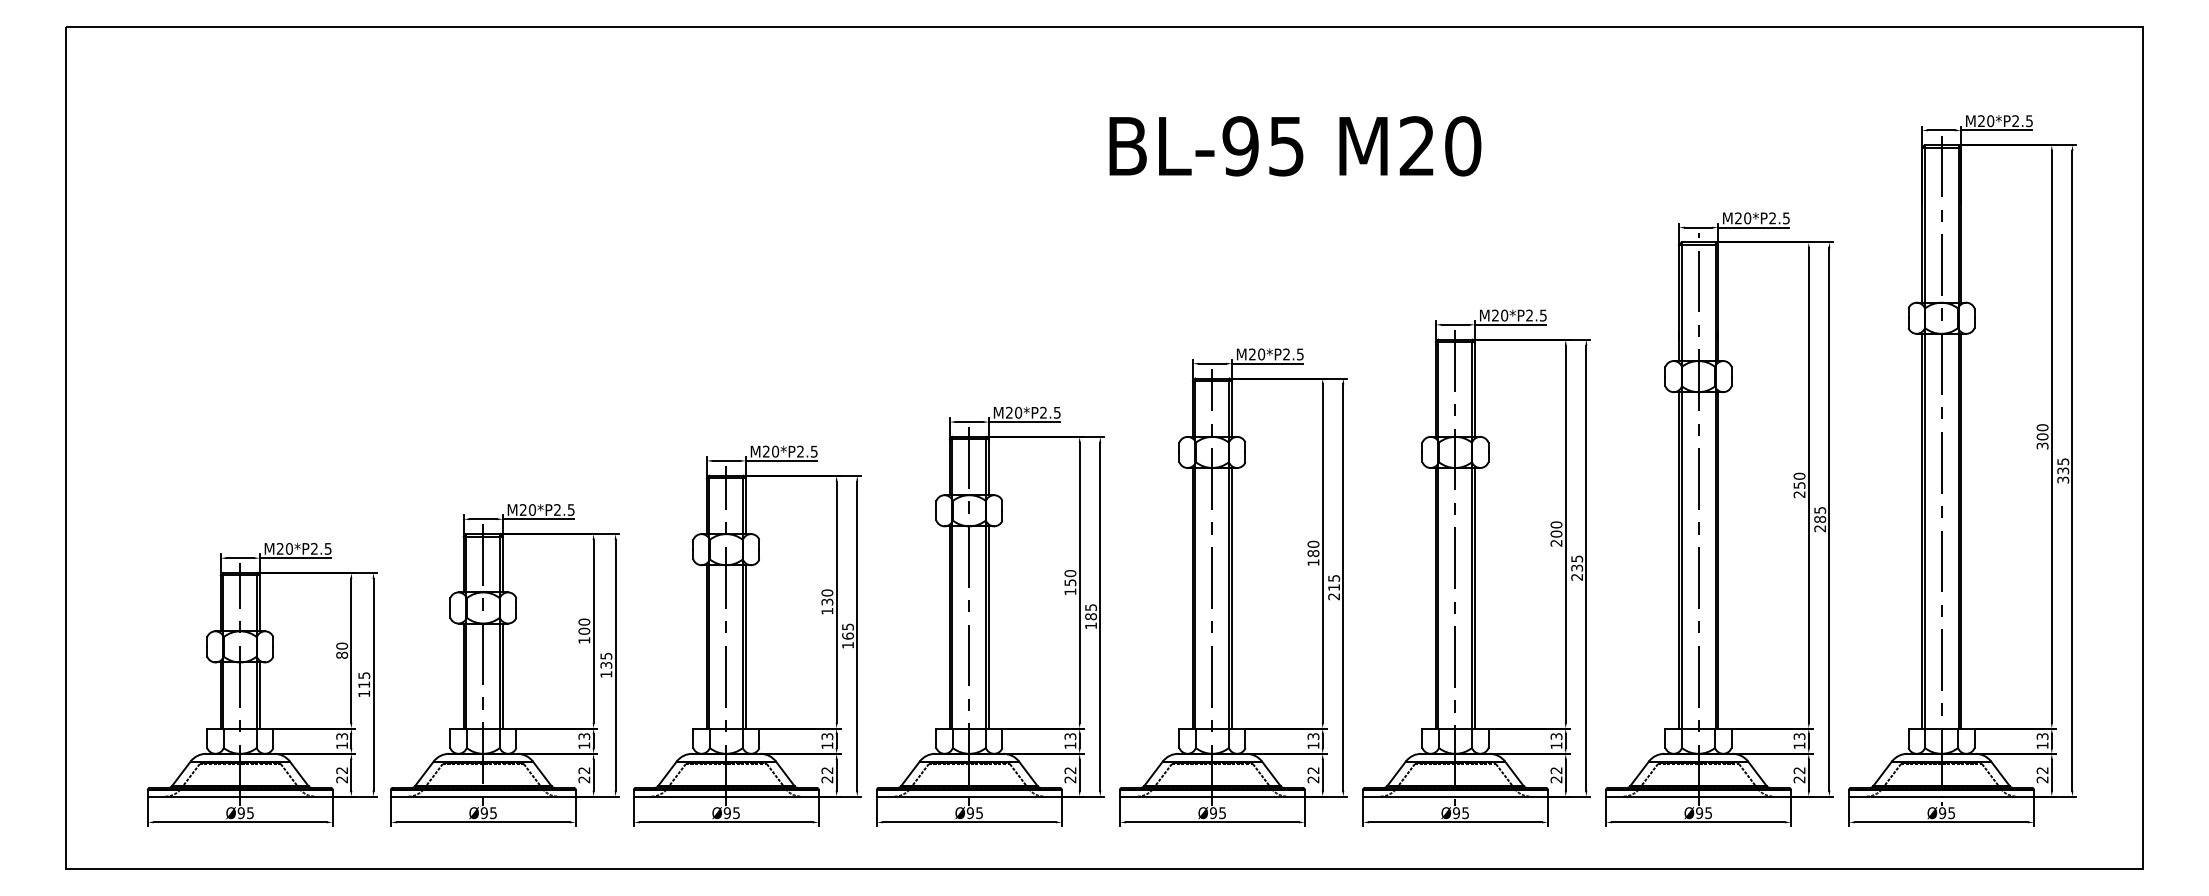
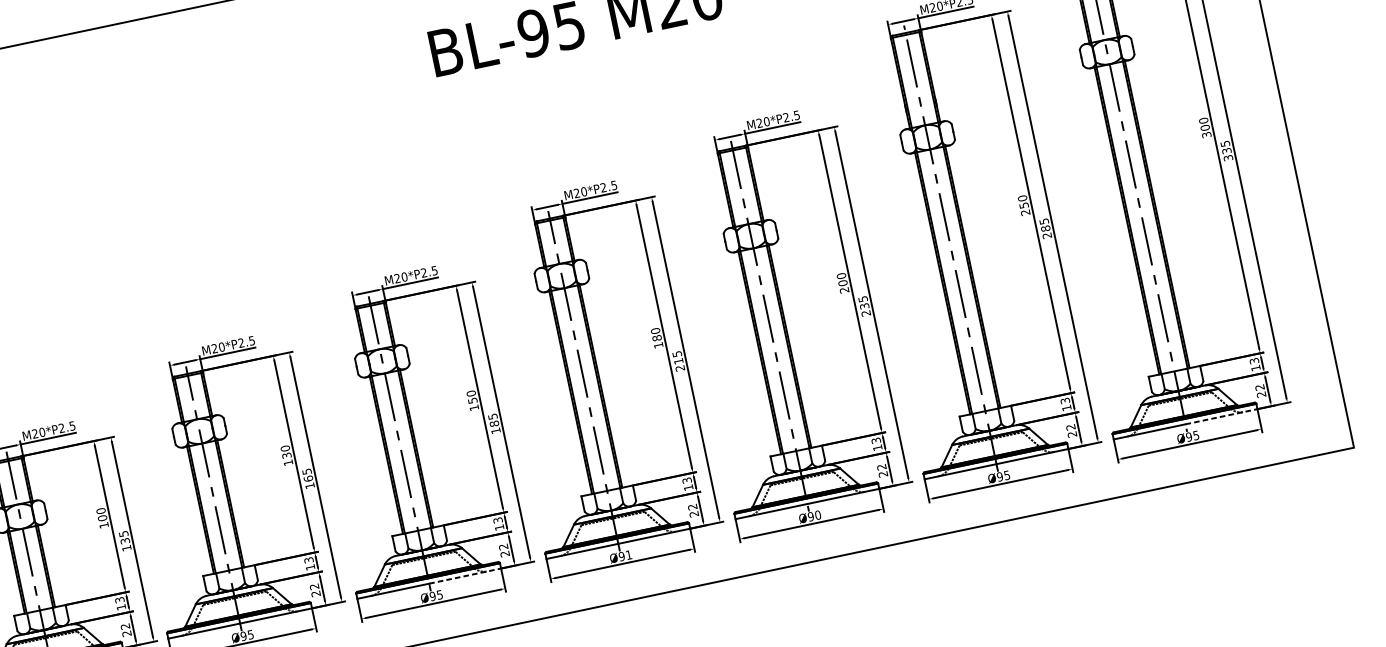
line: (1016, 796) -> (465, 575), solid -> dashed
line: (1988, 796) -> (1222, 416), solid -> dashed
text: (1222, 813) -> (628, 555), Ø95 -> Ø91
text: (1465, 813) -> (818, 515), Ø95 -> Ø90

